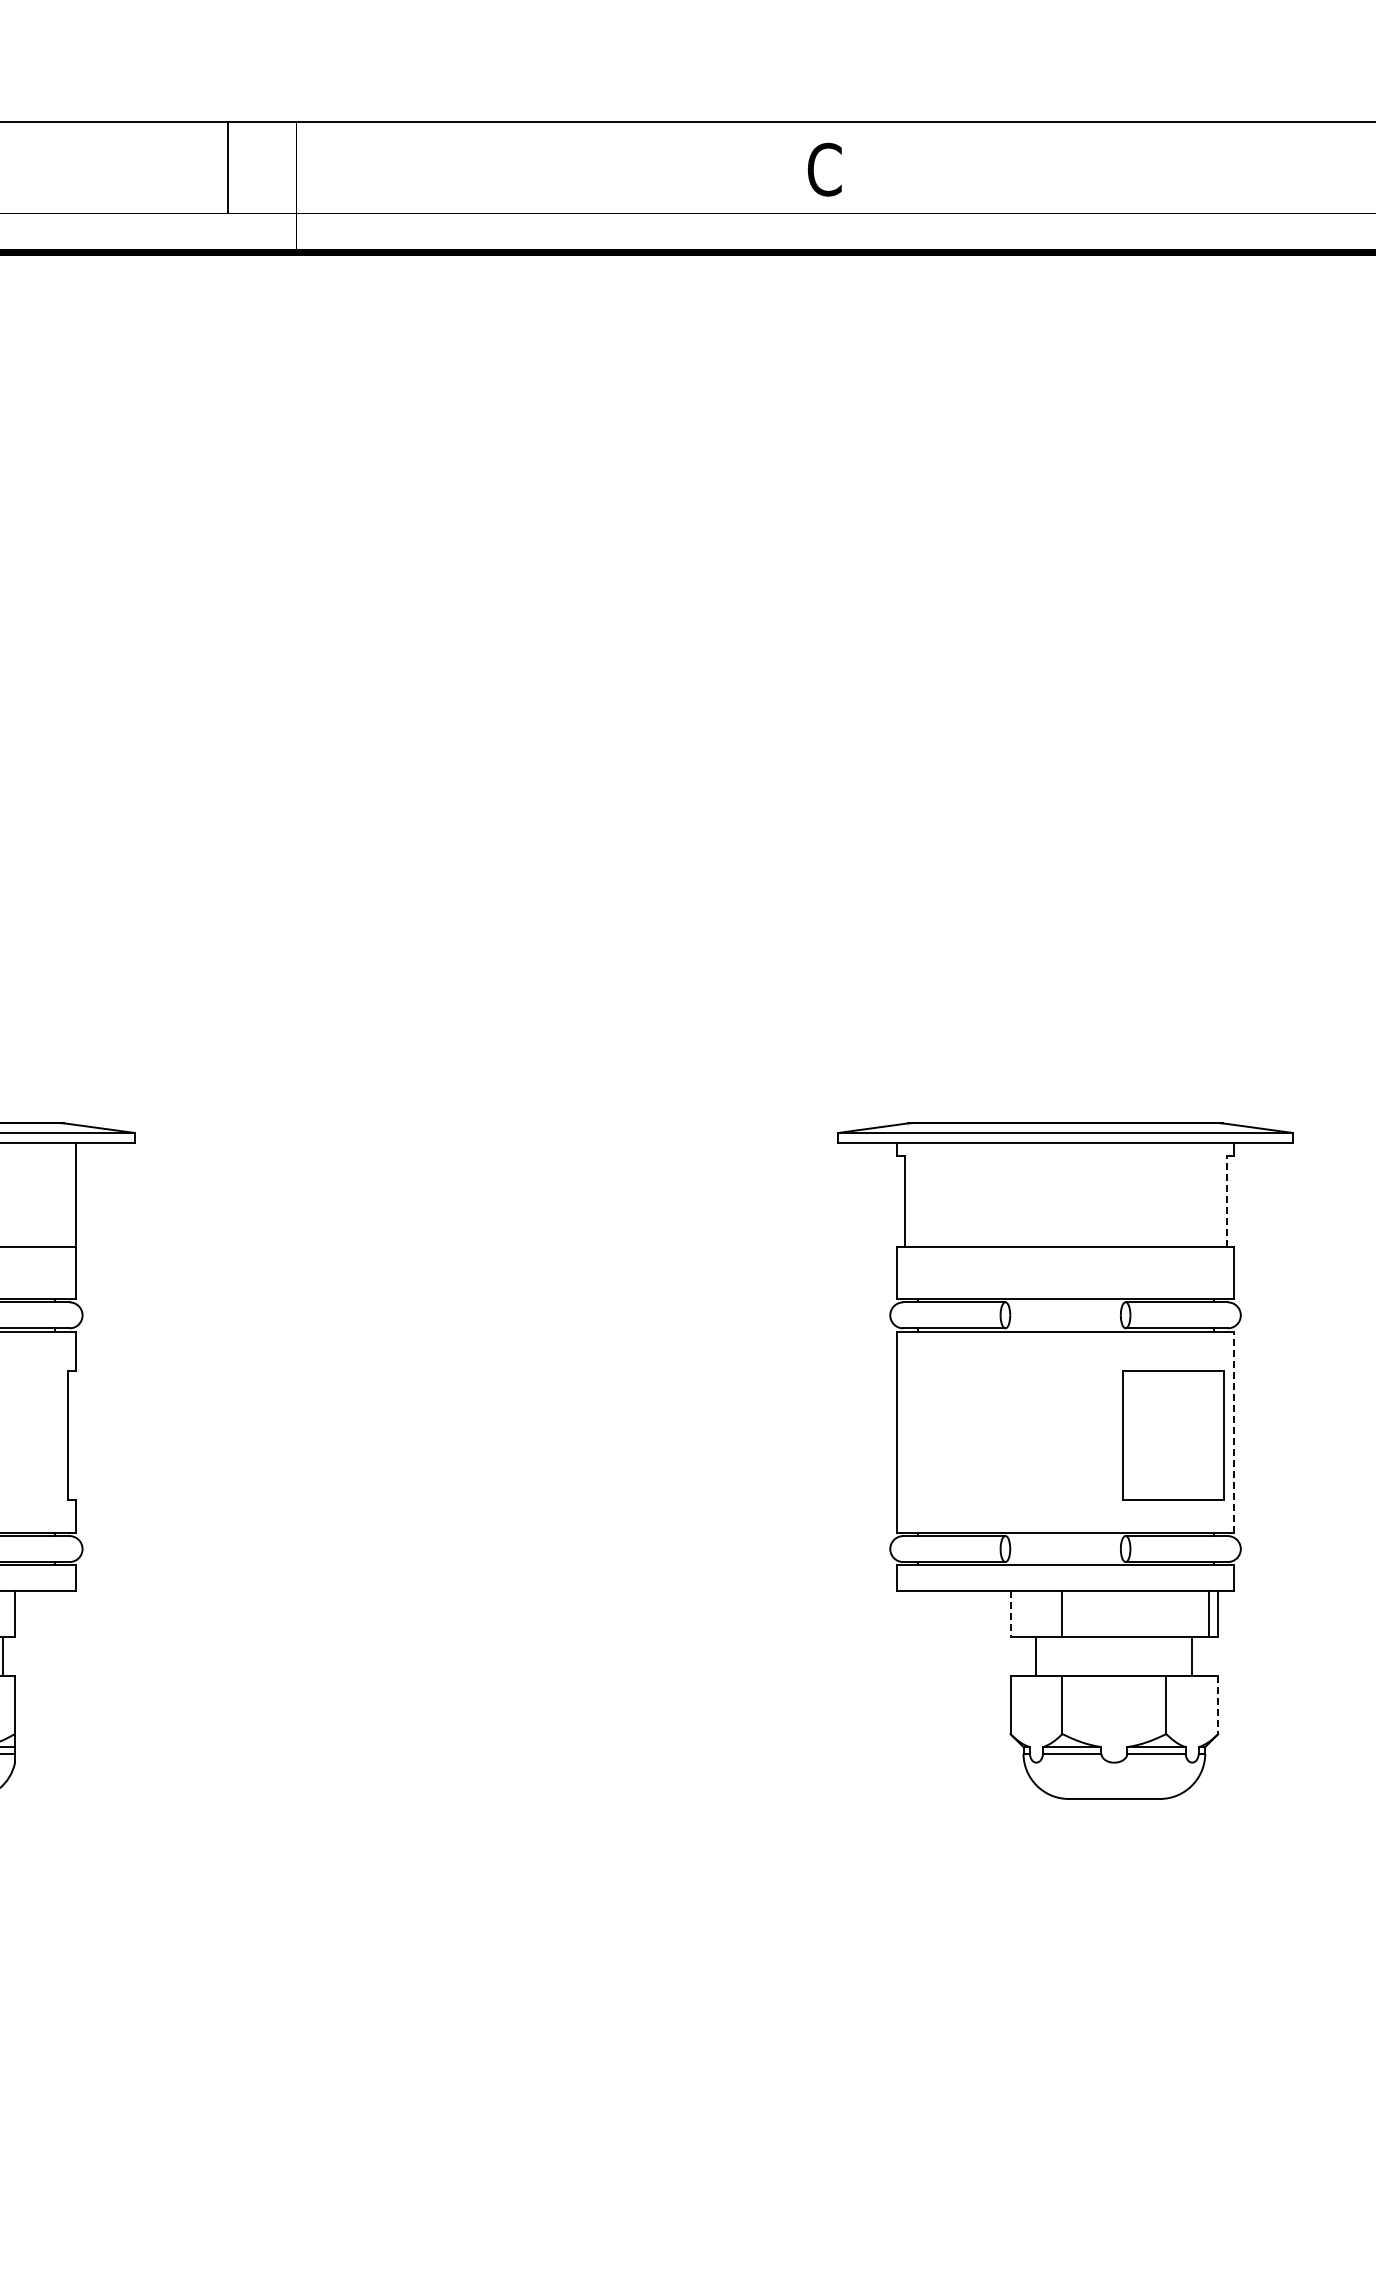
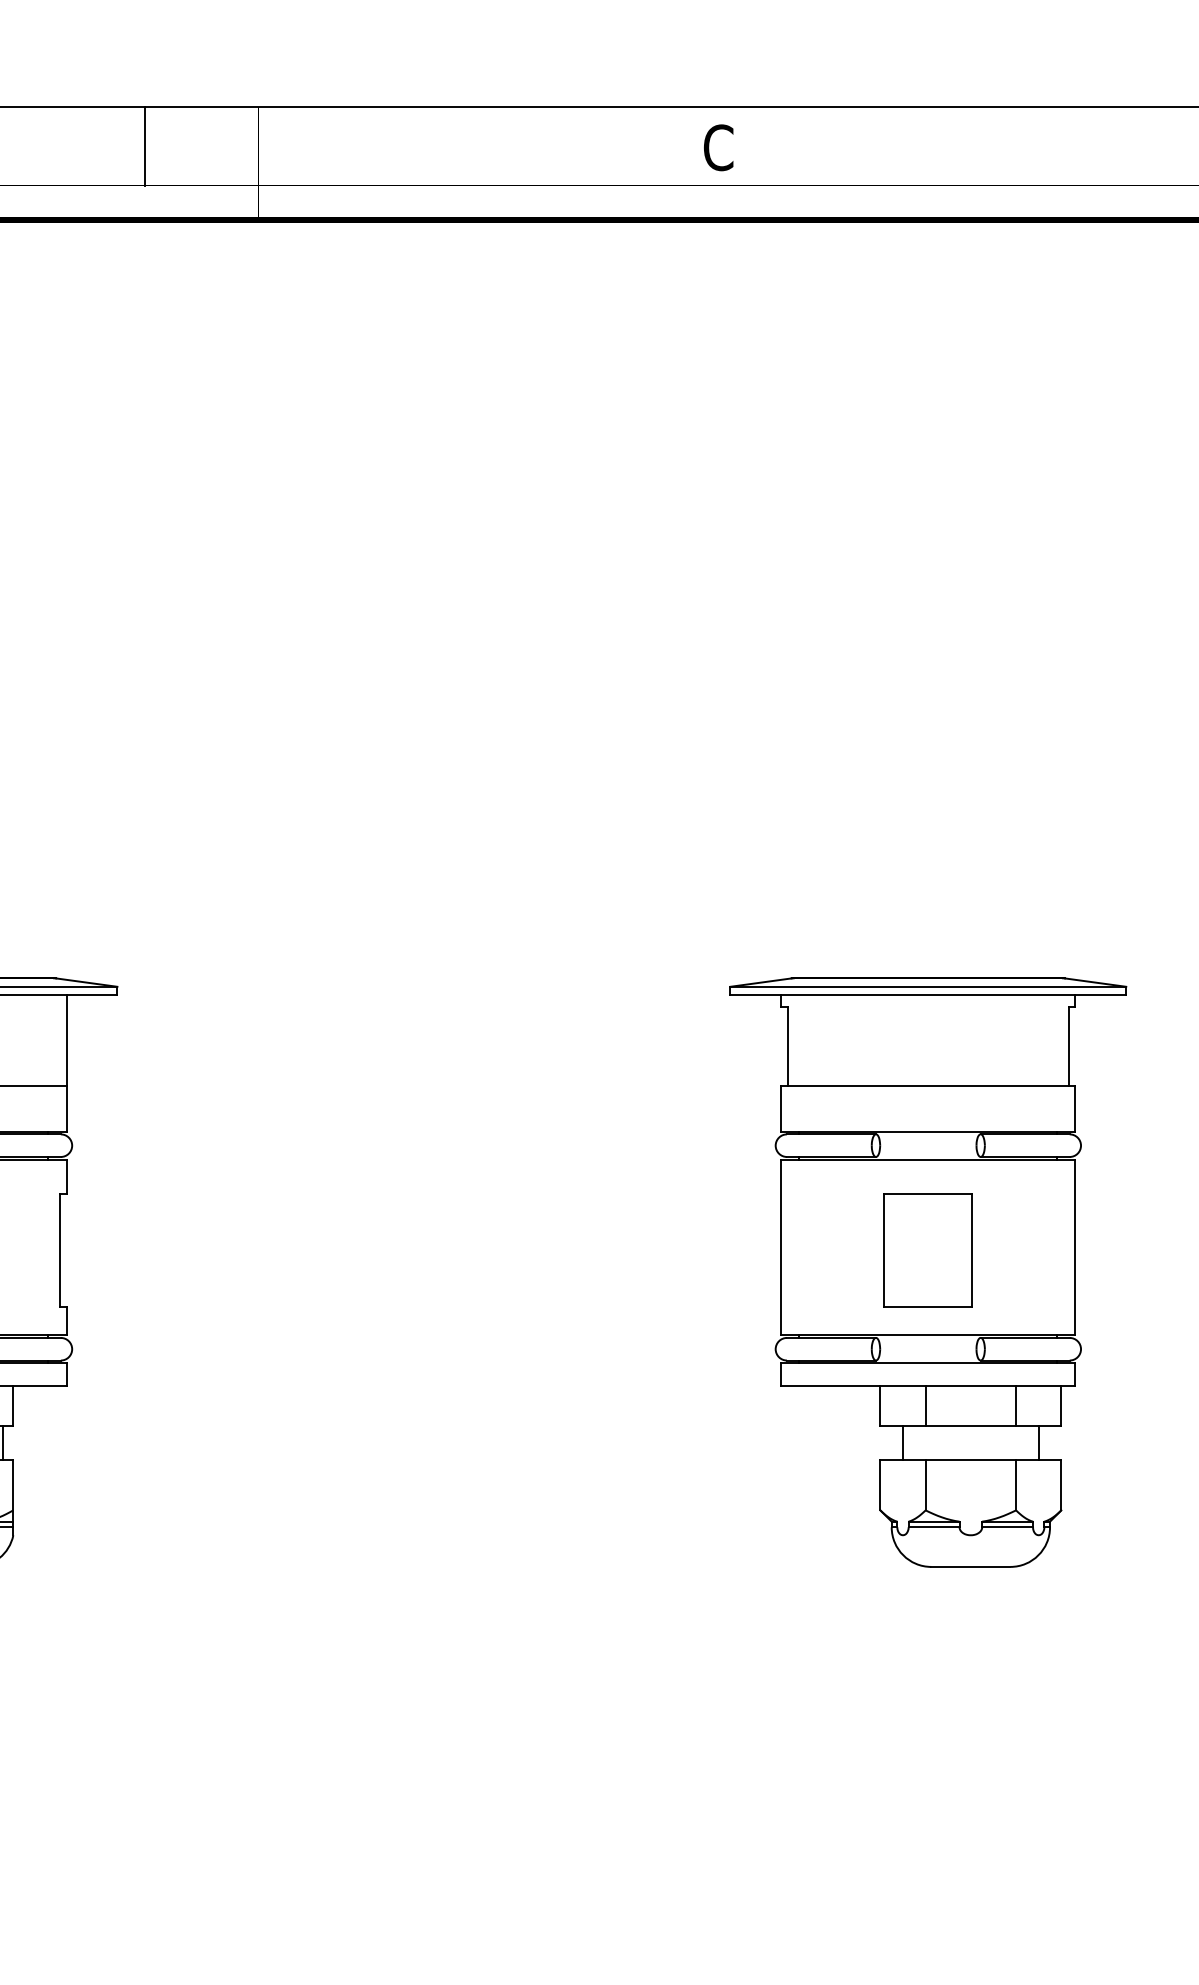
line: (228, 167) -> (145, 145), moved
line: (1226, 1200) -> (1068, 1045), dashed -> solid
line: (1234, 1432) -> (1075, 1247), dashed -> solid
part: (1173, 1435) -> (928, 1250), moved
line: (1010, 1613) -> (880, 1405), dashed -> solid
line: (1209, 1613) -> (1016, 1405), moved
line: (1218, 1705) -> (1061, 1485), dashed -> solid

